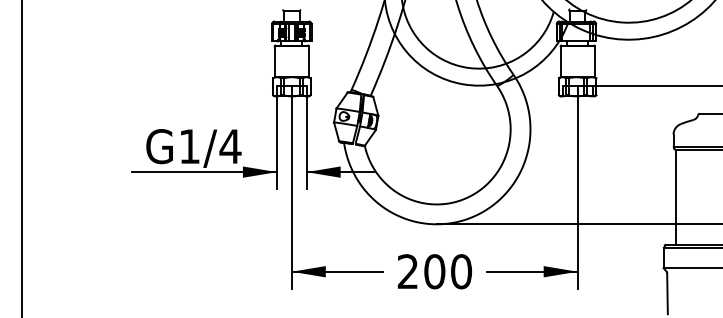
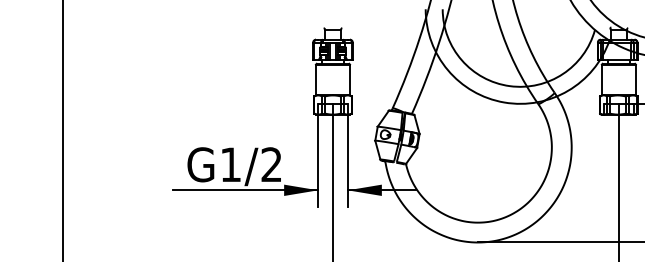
text: (230, 146) -> (271, 164), G1/4 -> G1/2

